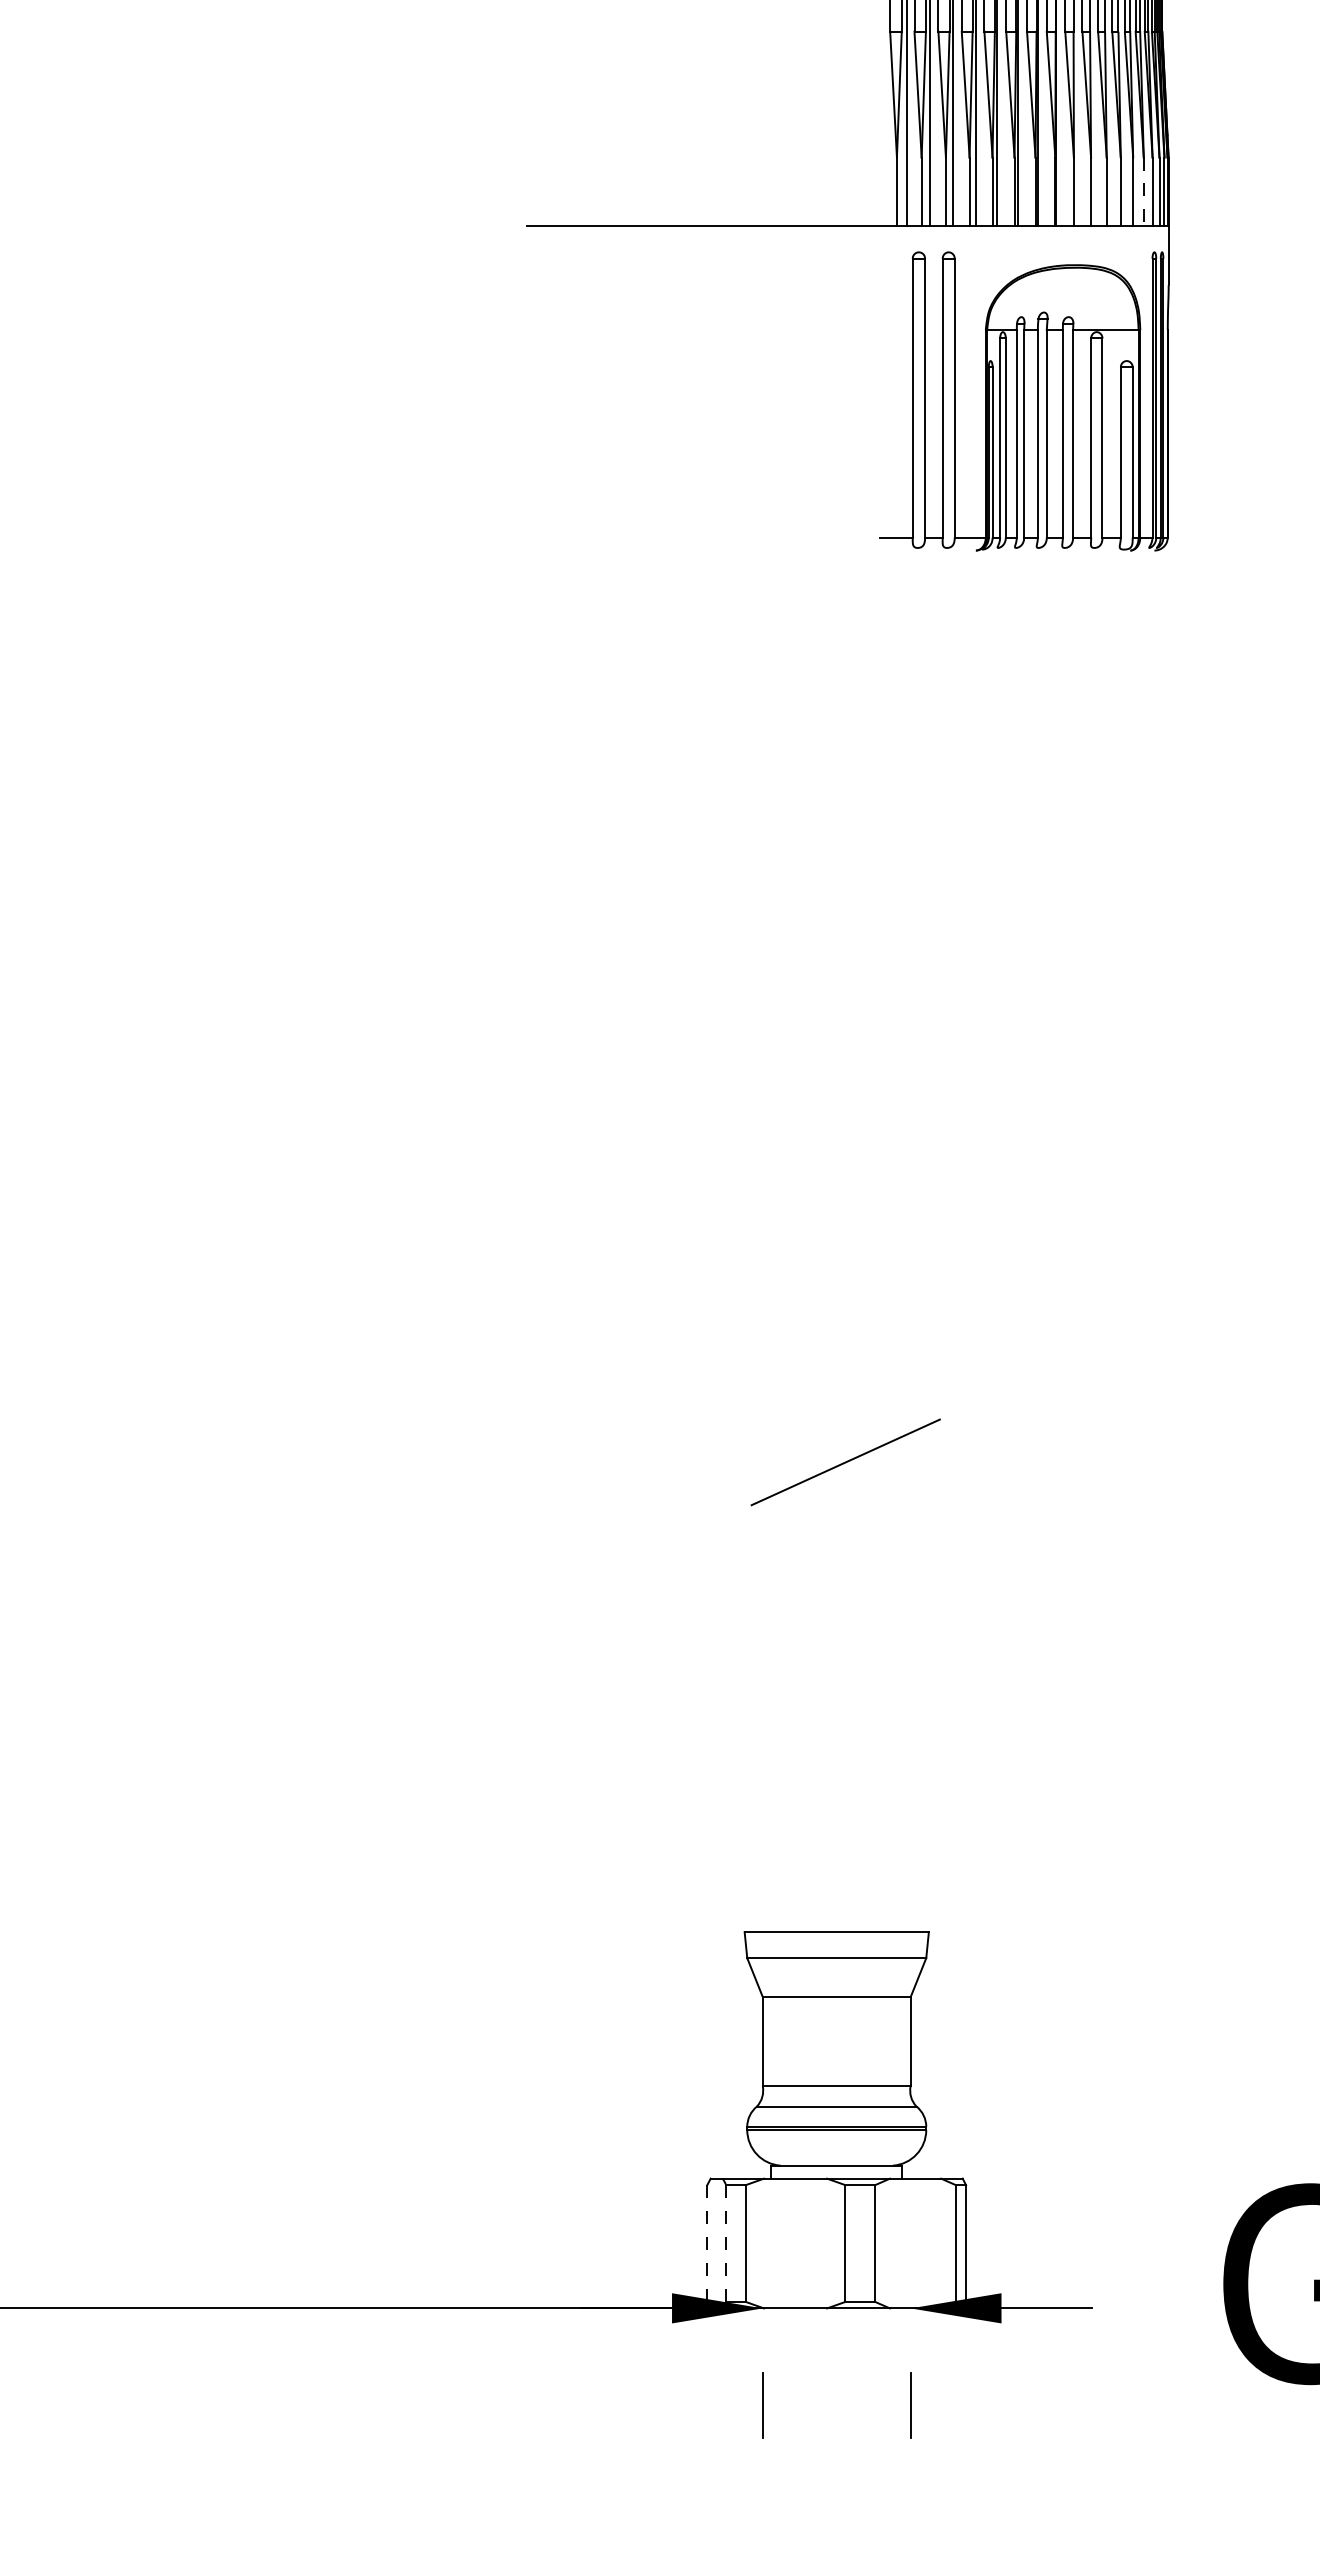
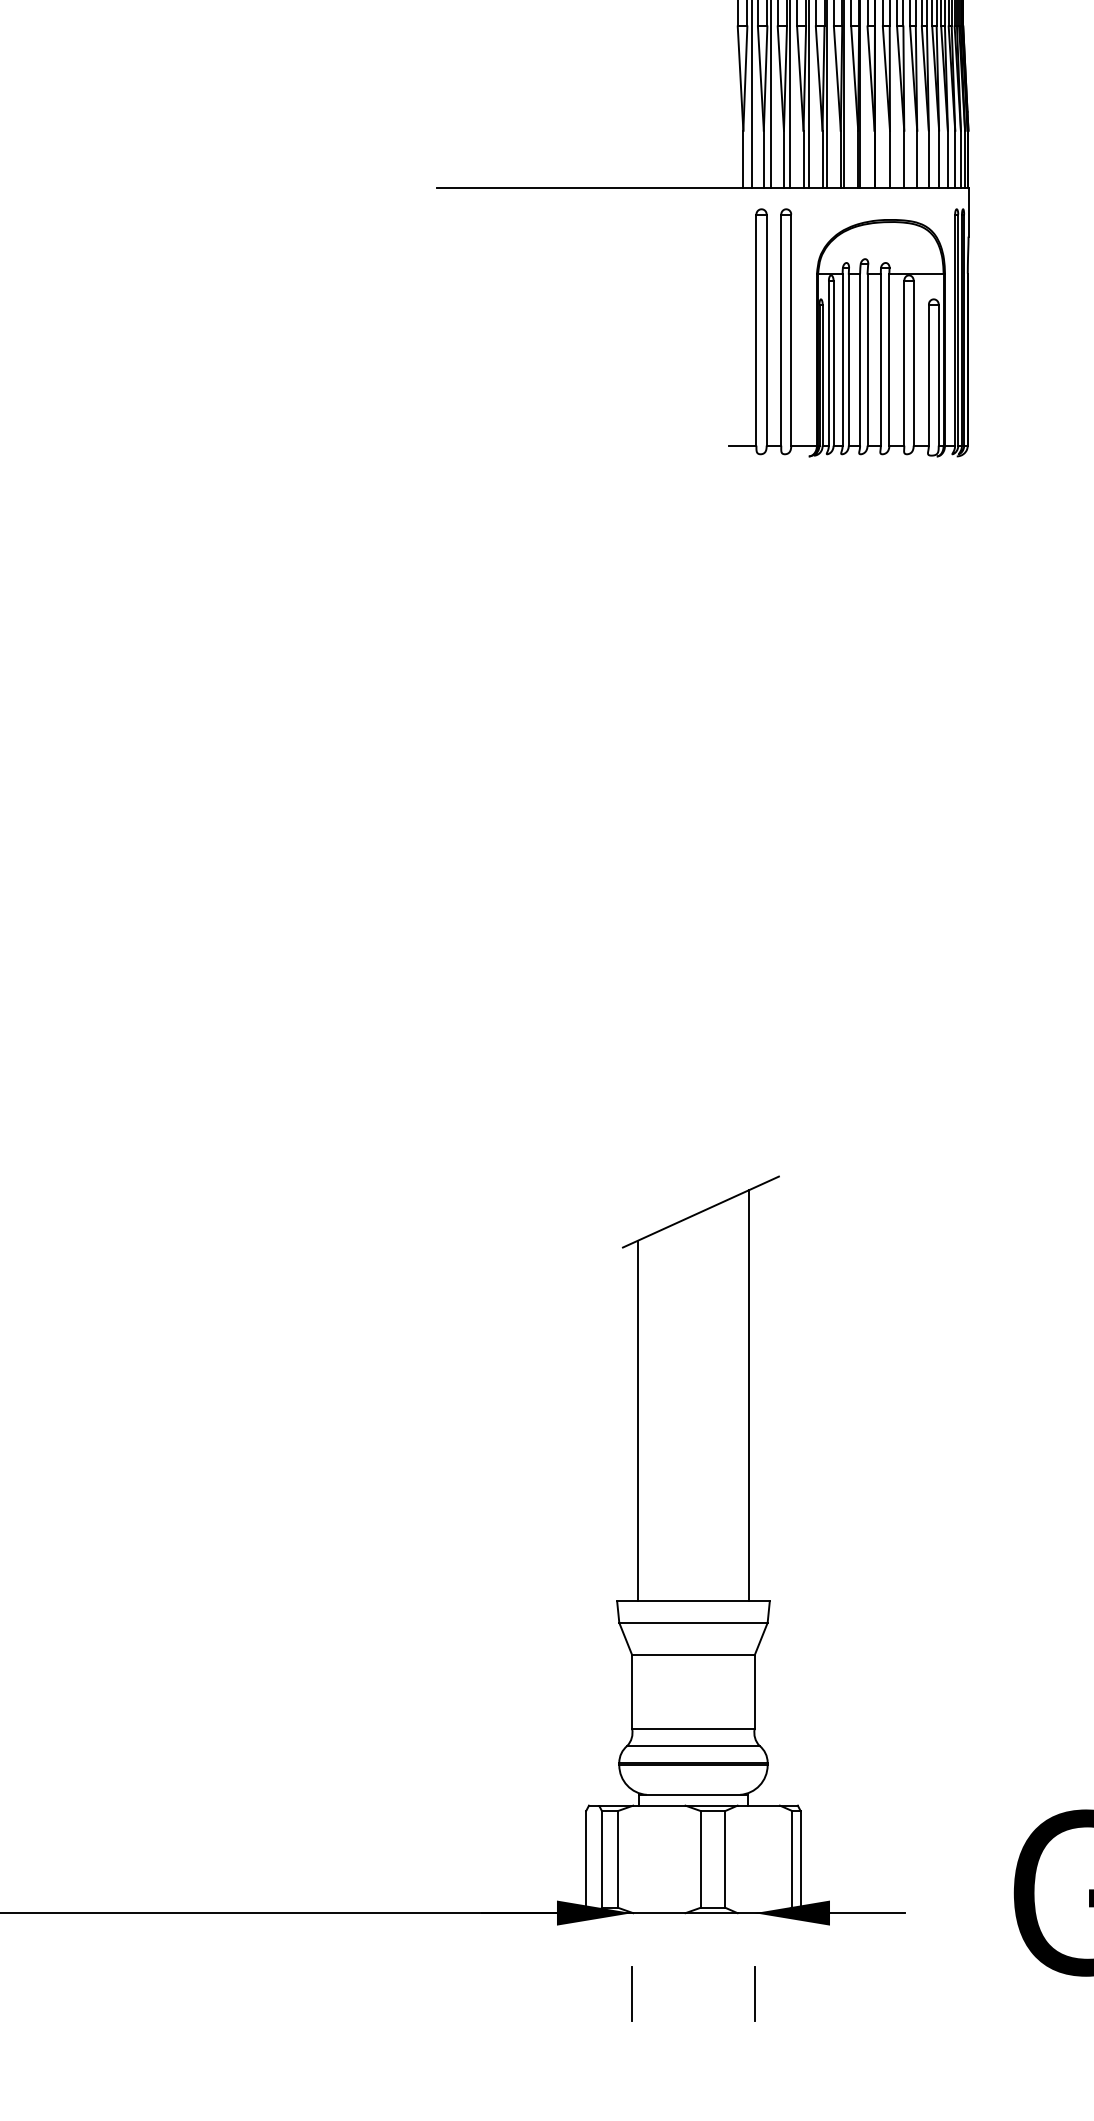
line: (1143, 192) -> (947, 159), dashed -> solid
line: (903, 1683) -> (748, 1395), added
line: (770, 1713) -> (638, 1420), added
line: (707, 2242) -> (586, 1858), dashed -> solid
line: (725, 2243) -> (601, 1859), dashed -> solid

